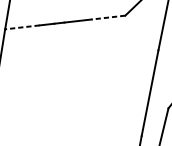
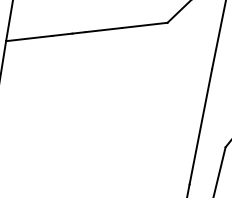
line: (108, 17) -> (144, 25), dashed -> solid
line: (21, 27) -> (28, 38), dashed -> solid

